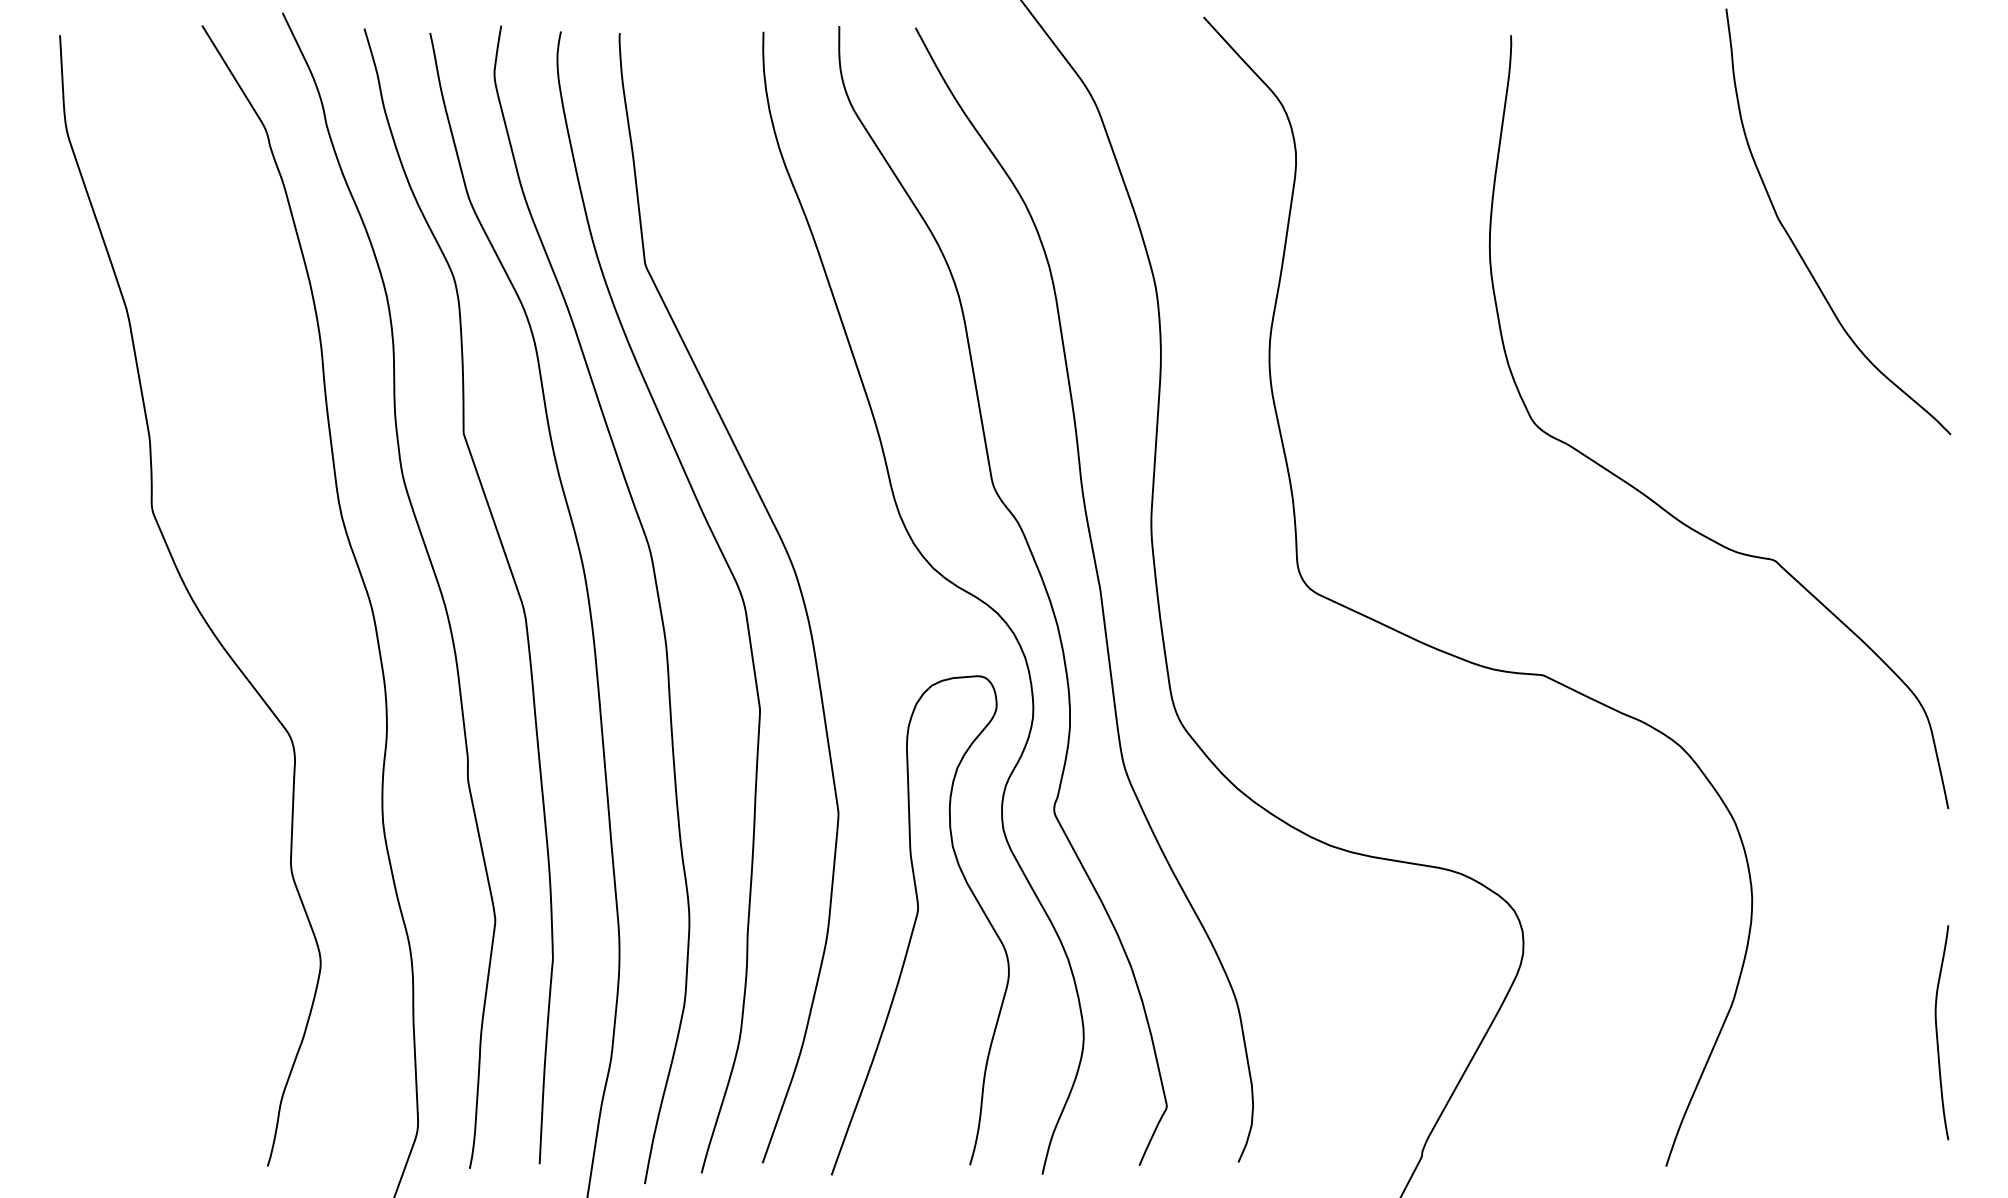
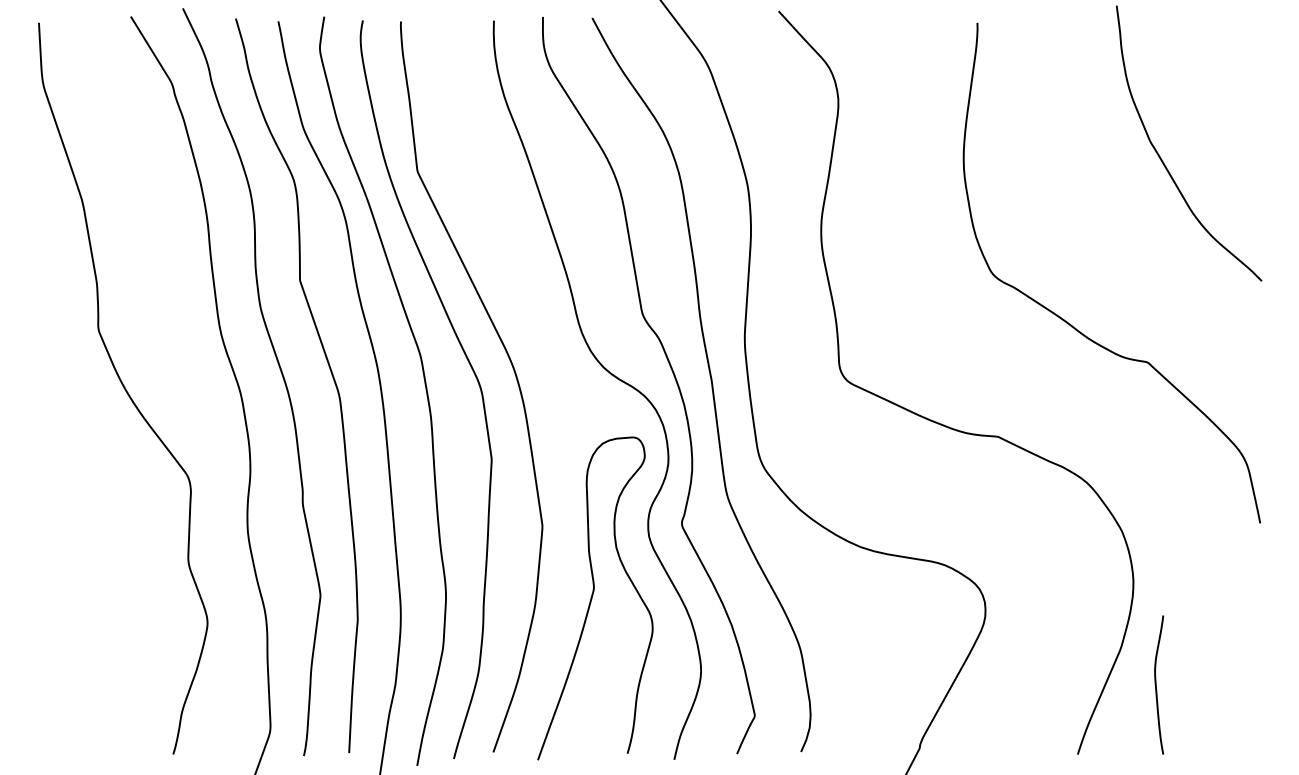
curve: (1937, 1031) -> (1156, 684), moved

